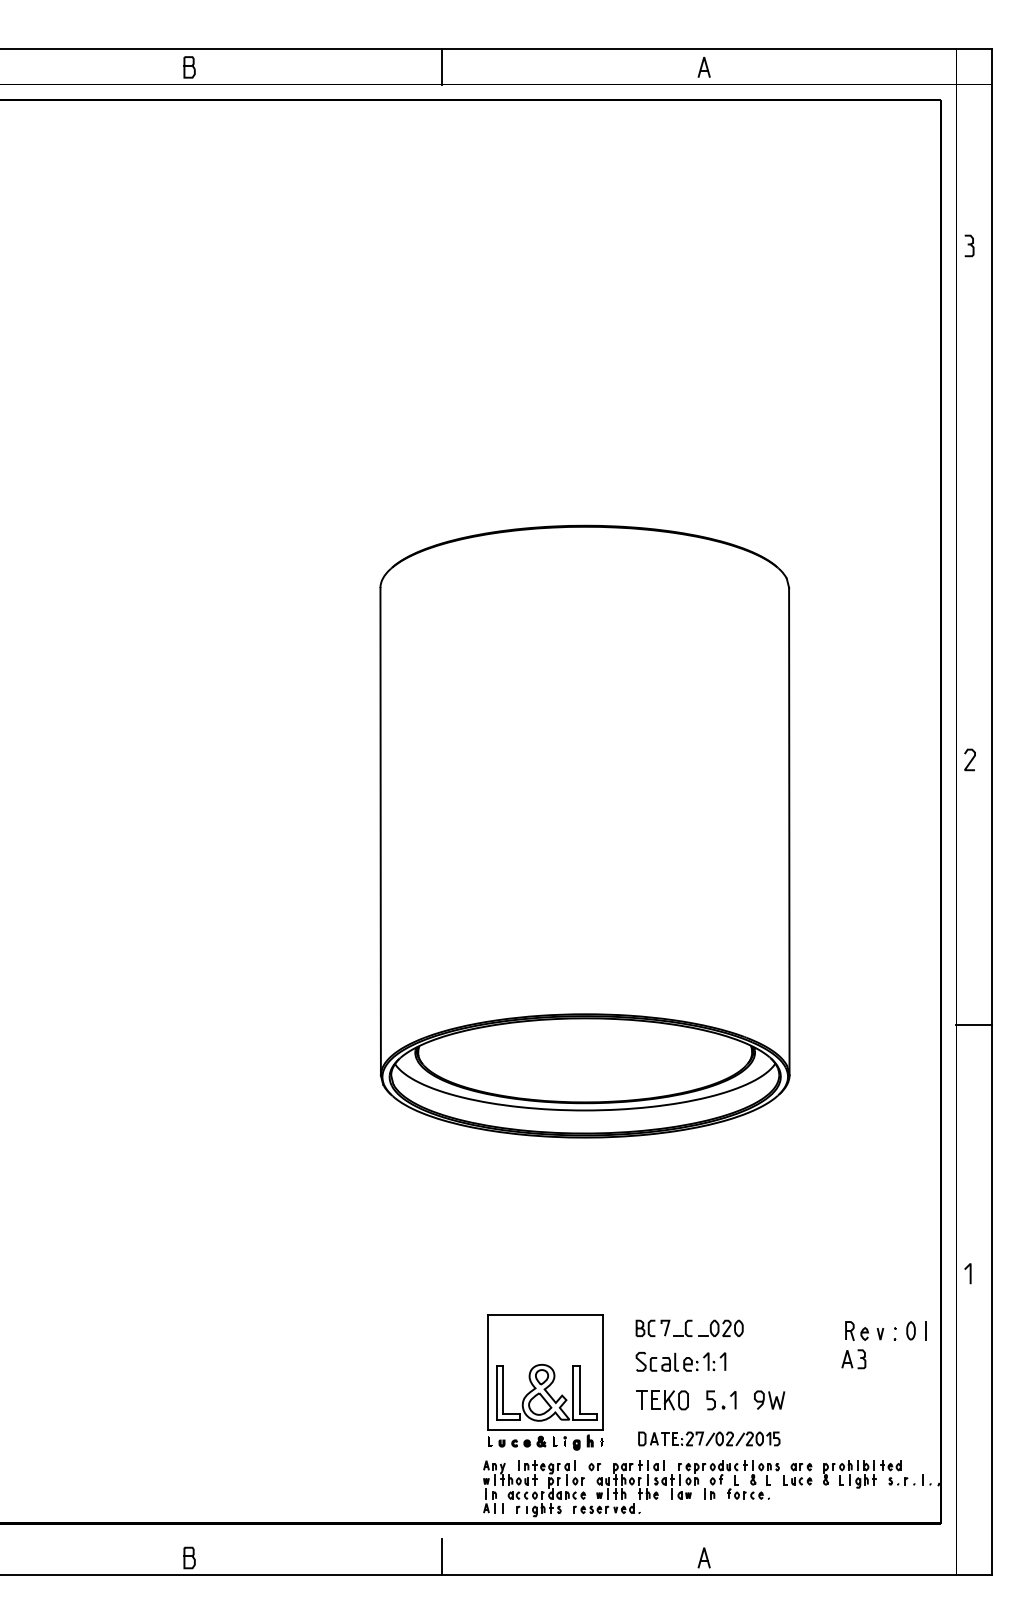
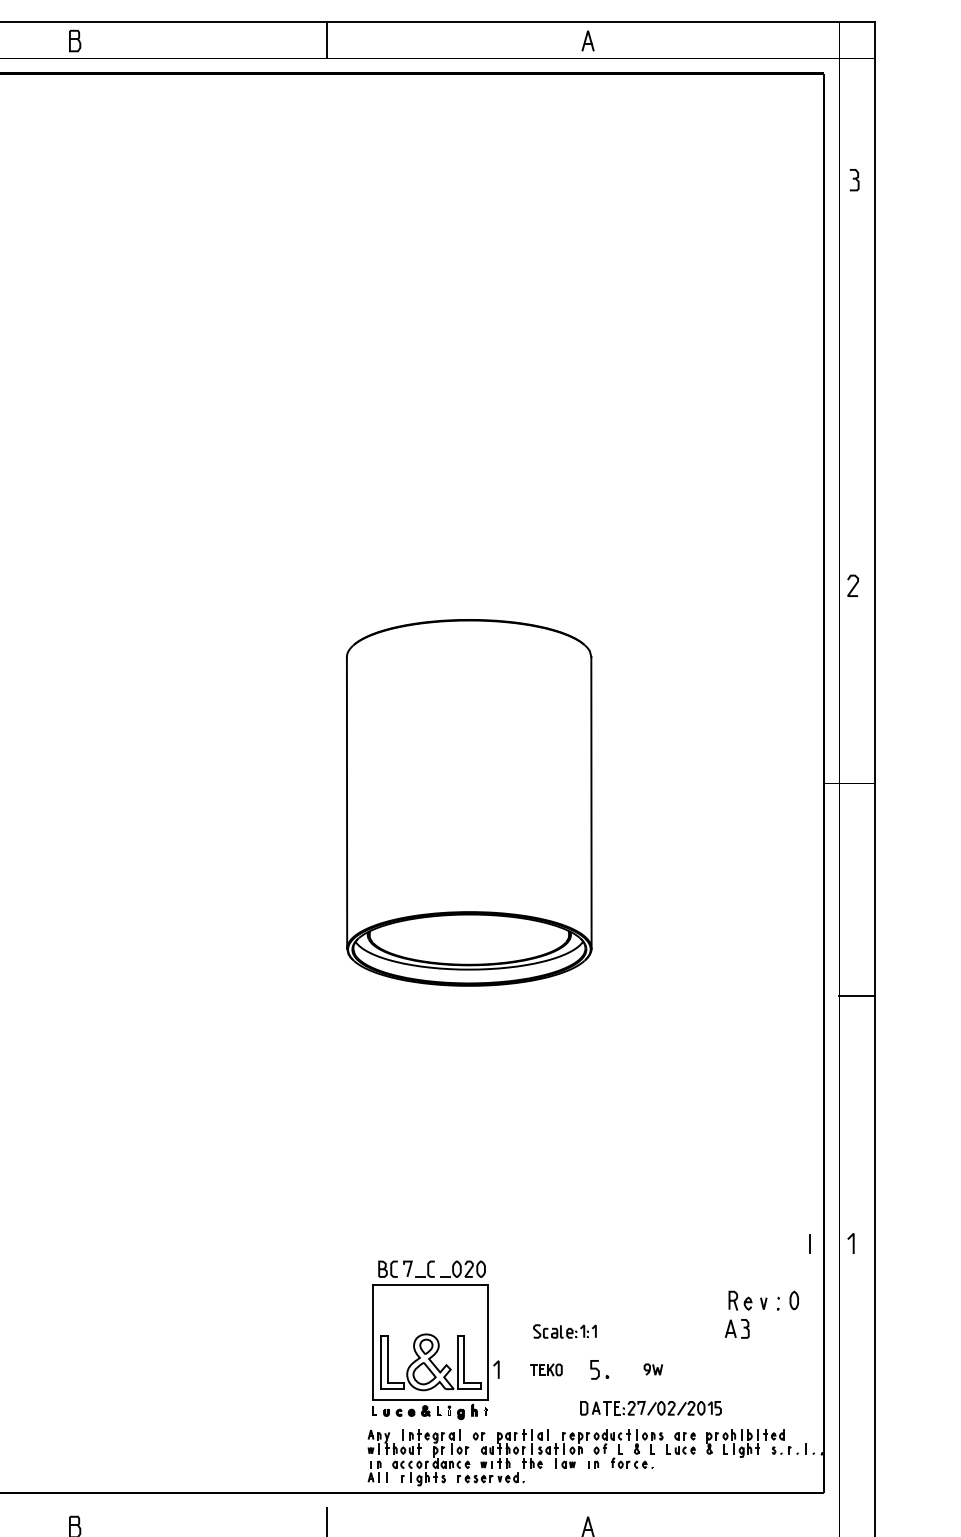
part: (969, 245) -> (854, 179), moved
curve: (970, 760) -> (853, 586), moved
part: (584, 831) -> (468, 802), size x0.6
part: (689, 1327) -> (431, 1268), moved
line: (925, 1330) -> (808, 1243), moved
part: (680, 1361) -> (564, 1331), size x0.7
part: (769, 1399) -> (653, 1369), size x0.6
part: (662, 1400) -> (546, 1369), size x0.6
line: (734, 1400) -> (497, 1369), moved
part: (709, 1438) -> (651, 1407), moved

